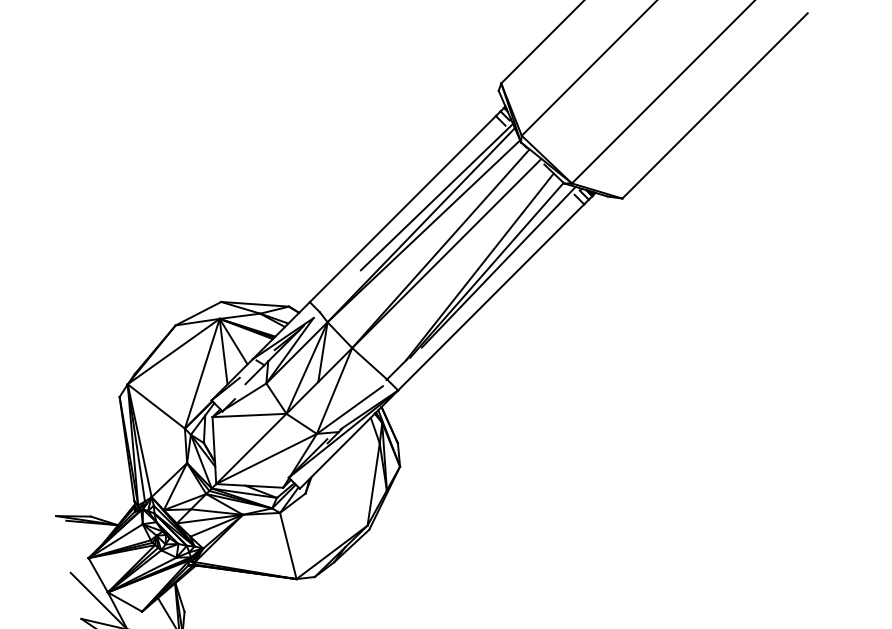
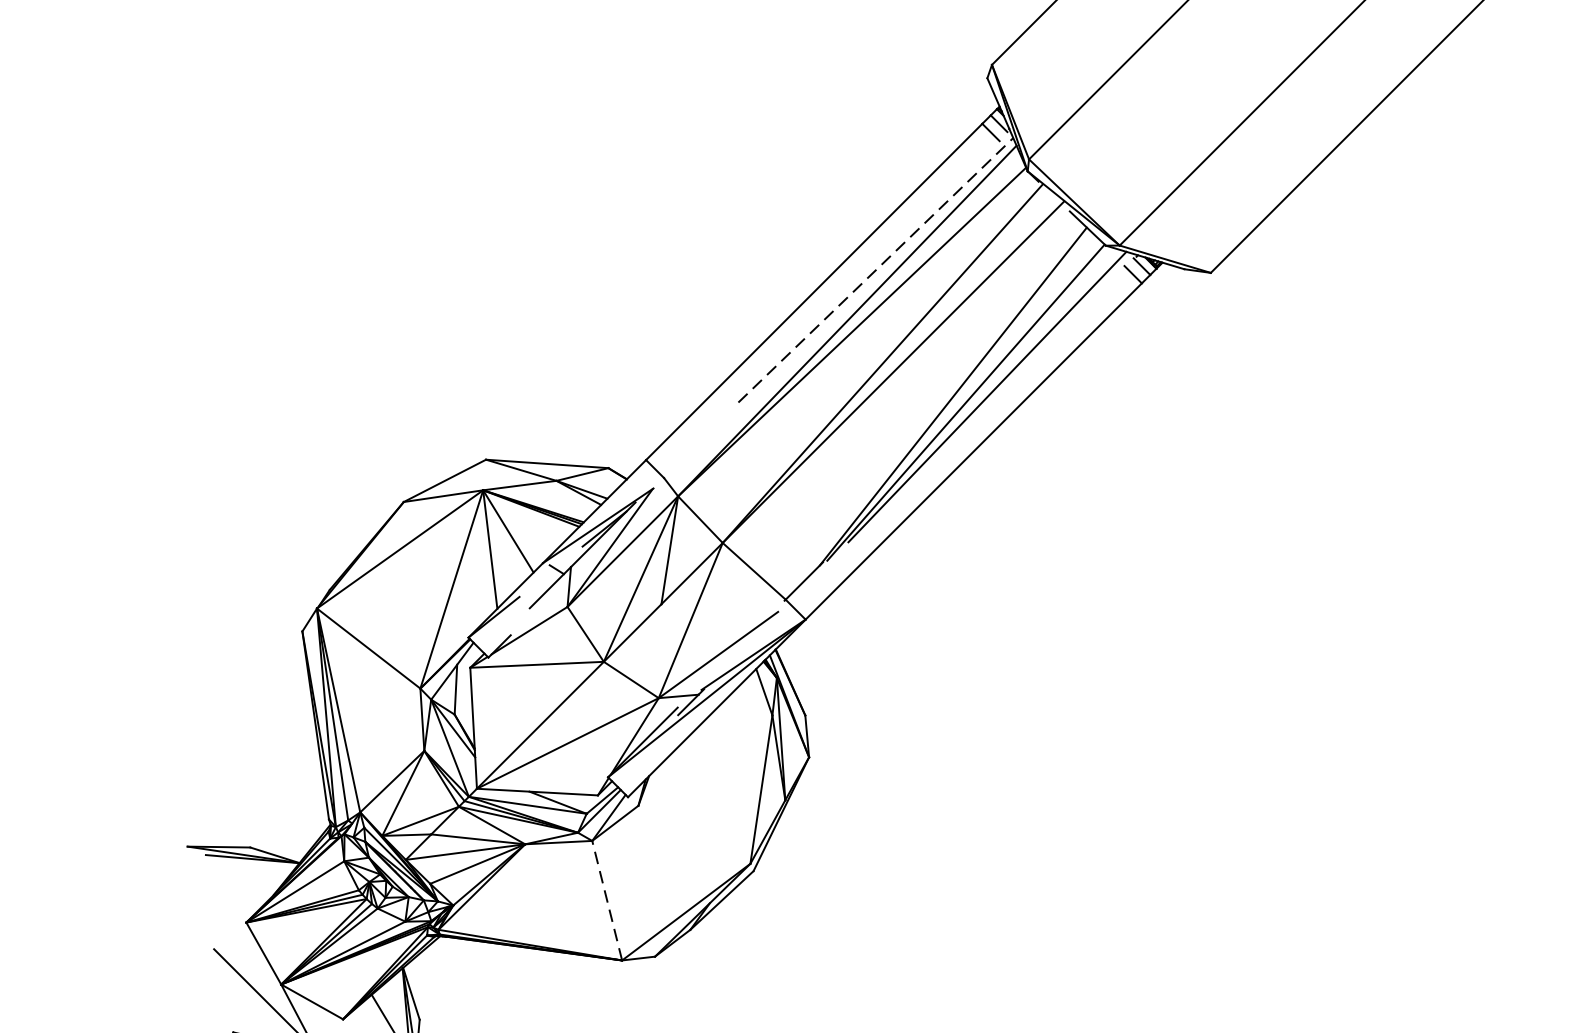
line: (437, 197) -> (876, 270), solid -> dashed
line: (288, 545) -> (607, 899), solid -> dashed

